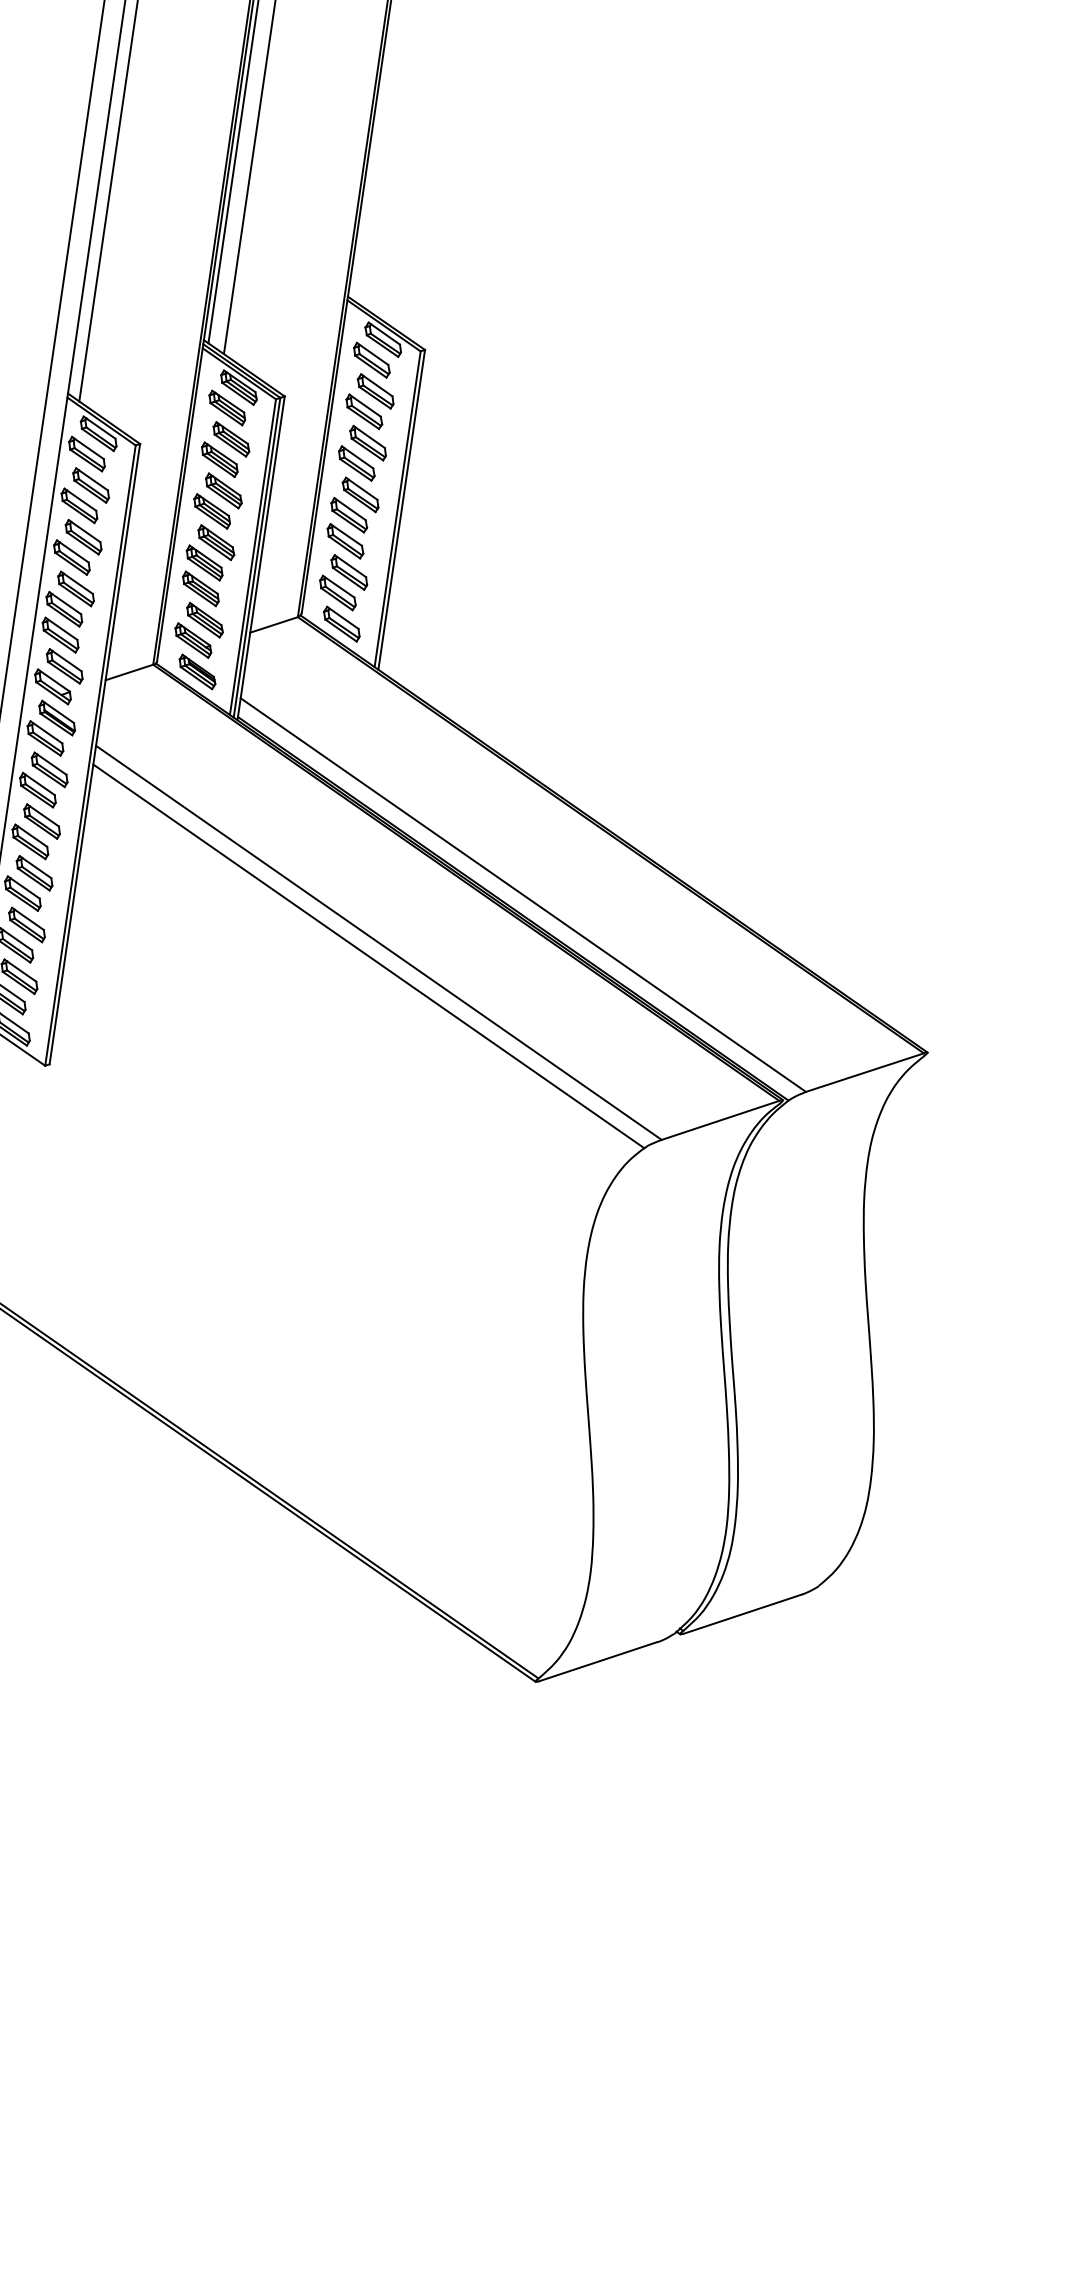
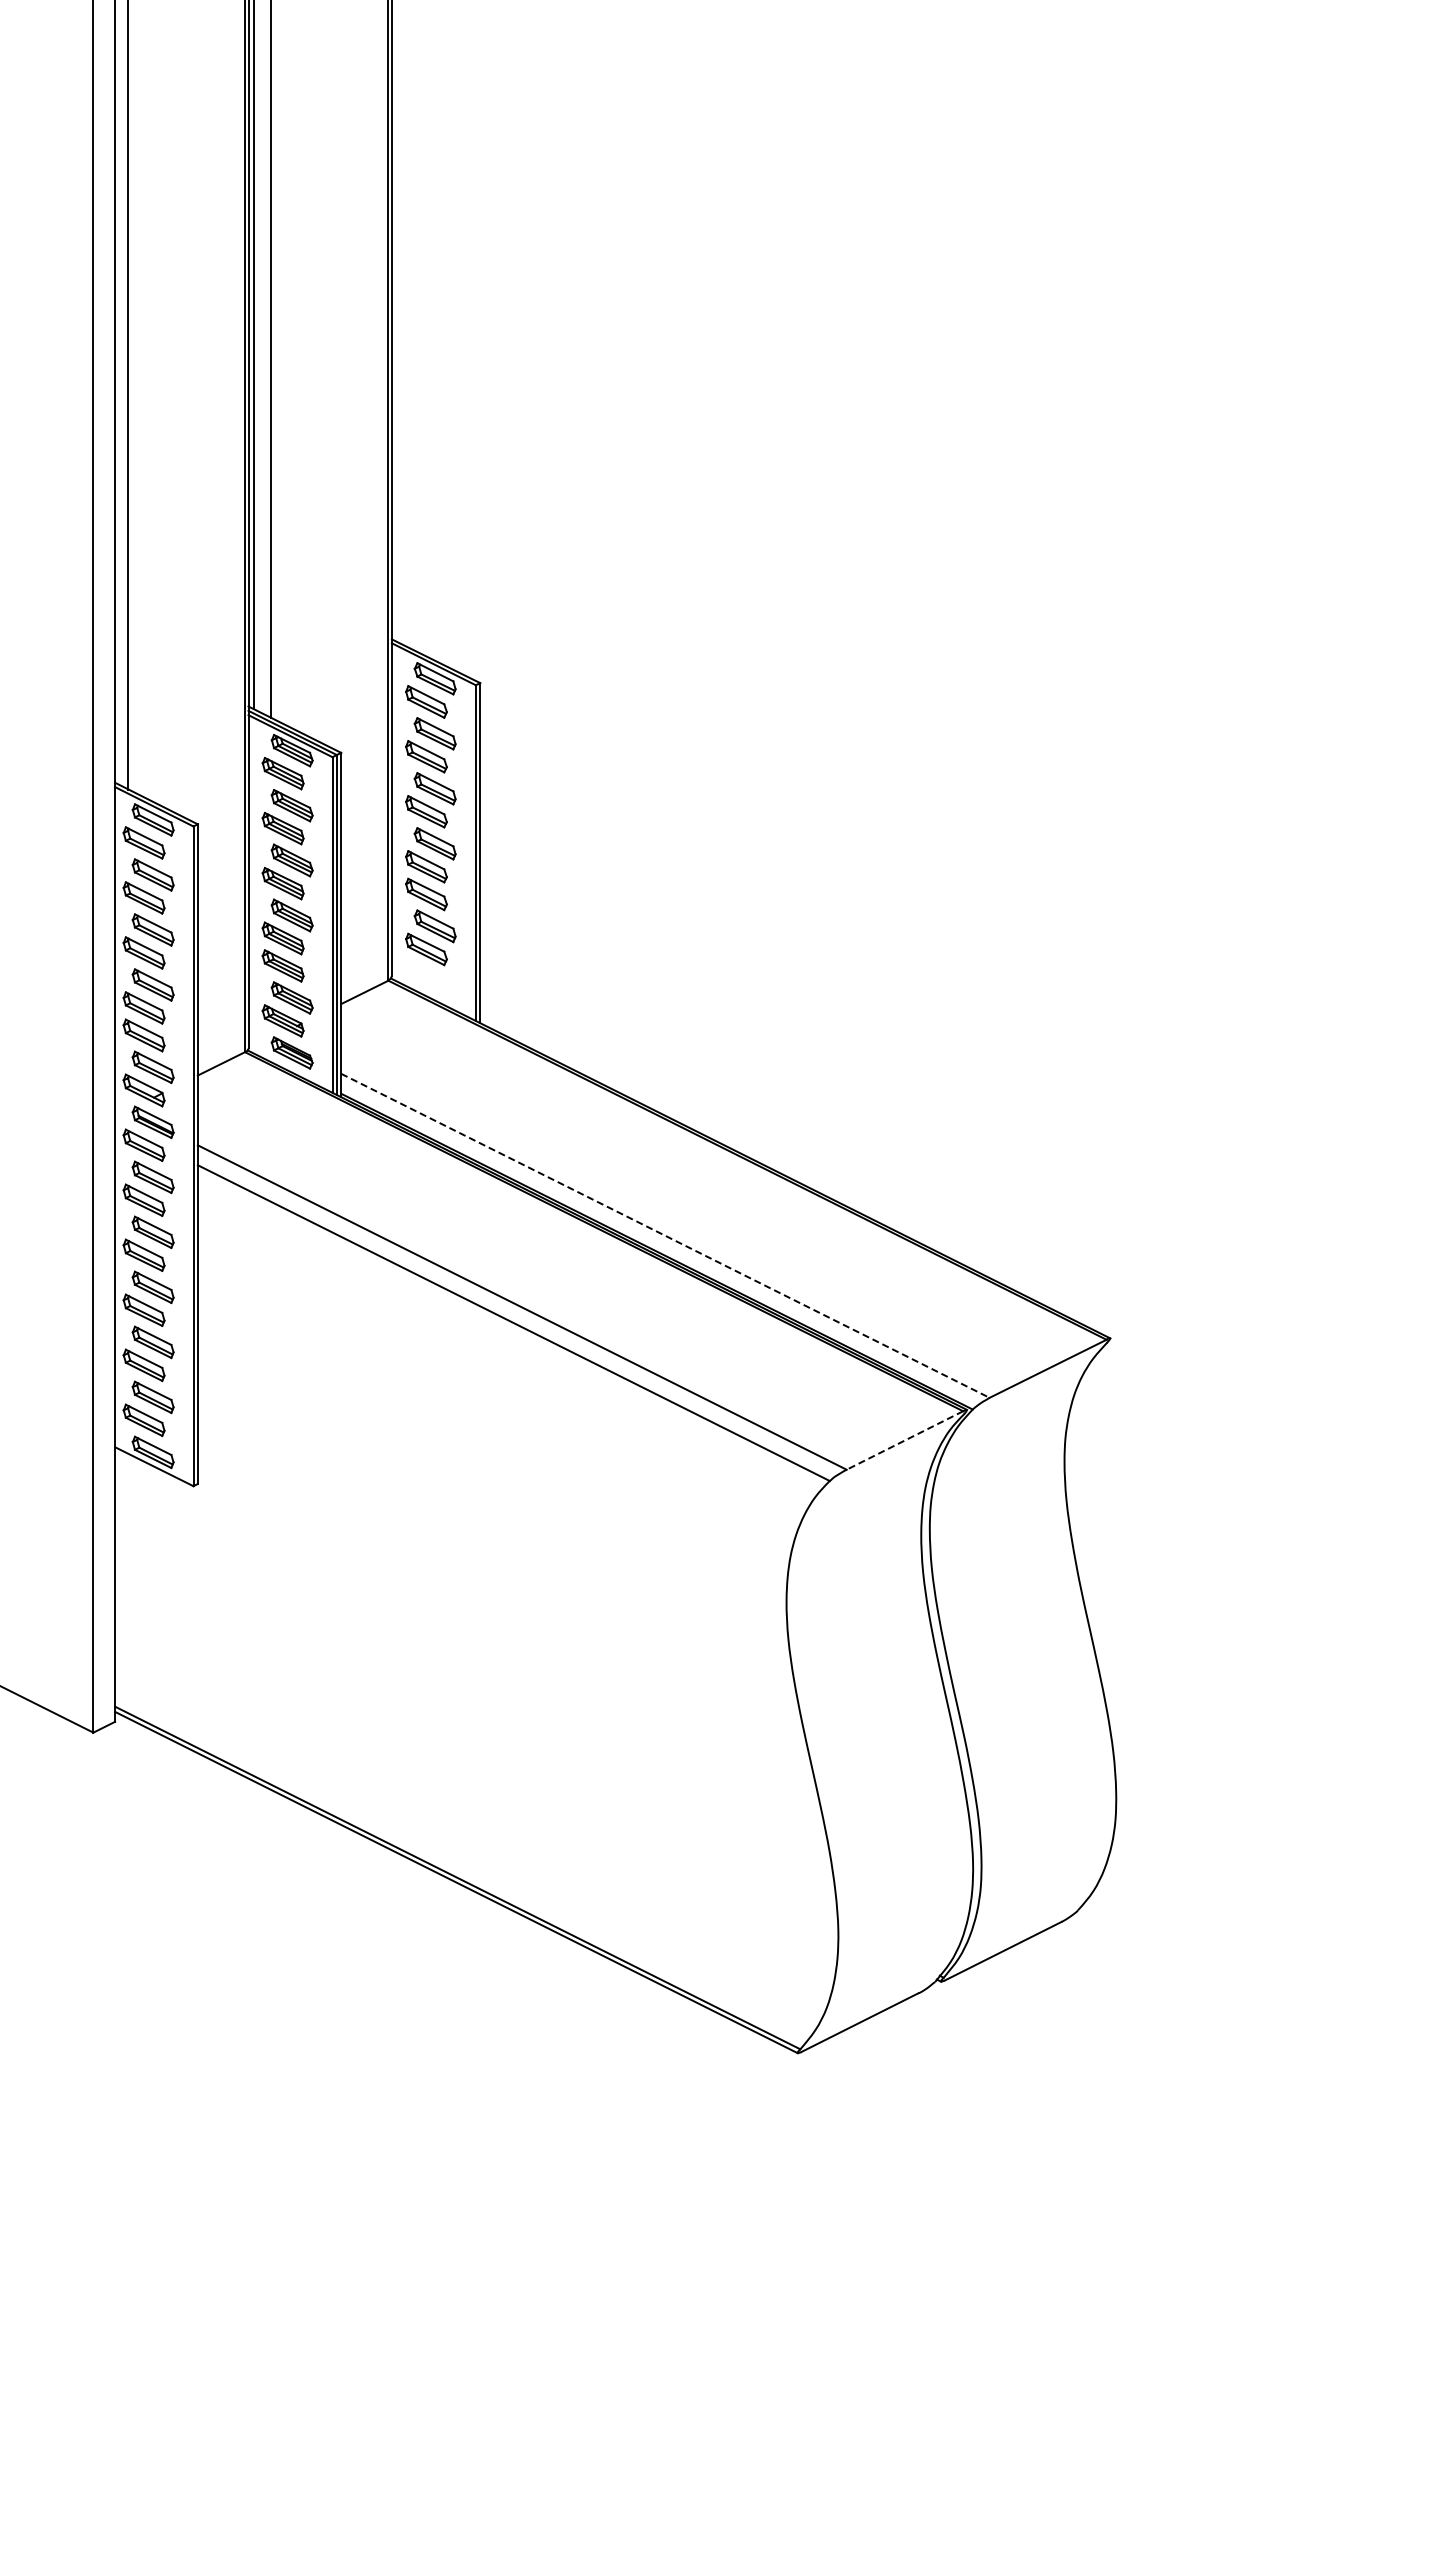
part: (341, 624) -> (434, 981), removed
line: (523, 895) -> (665, 1236), solid -> dashed
line: (720, 1120) -> (904, 1440), solid -> dashed

